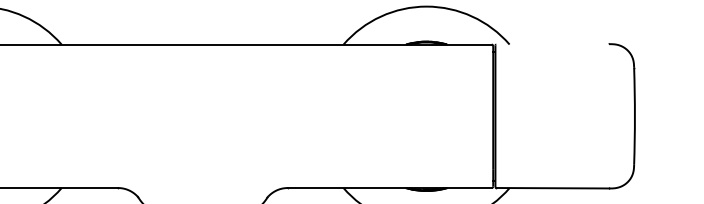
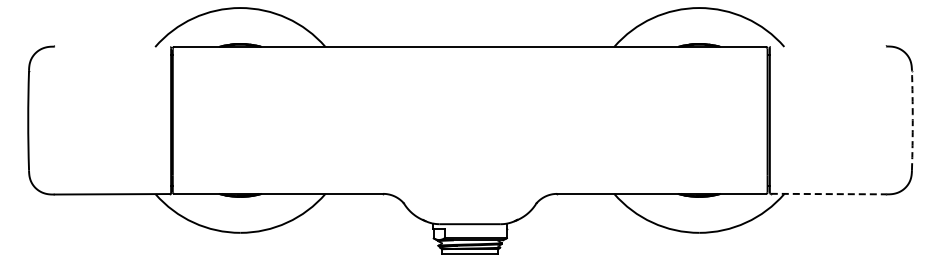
arc: (634, 116) -> (912, 120), solid -> dashed
line: (552, 188) -> (828, 194), solid -> dashed

